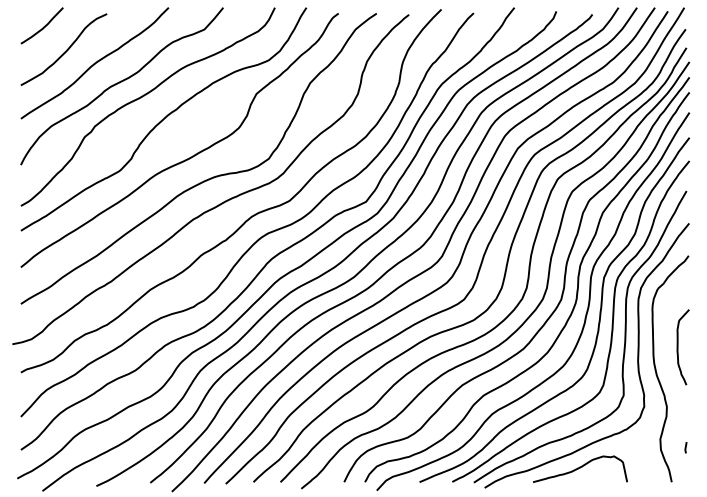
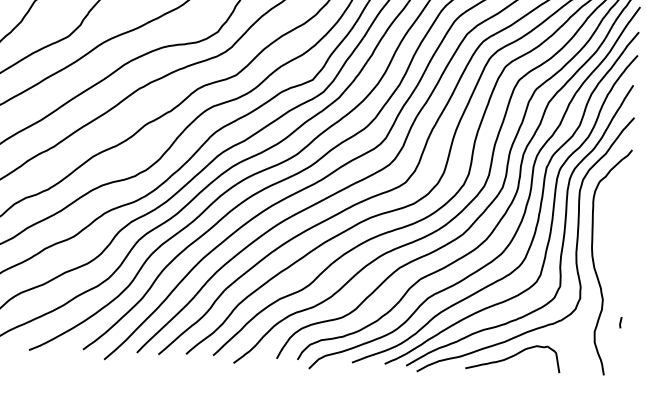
curve: (678, 347) -> (617, 241), removed
line: (685, 447) -> (620, 322), moved

